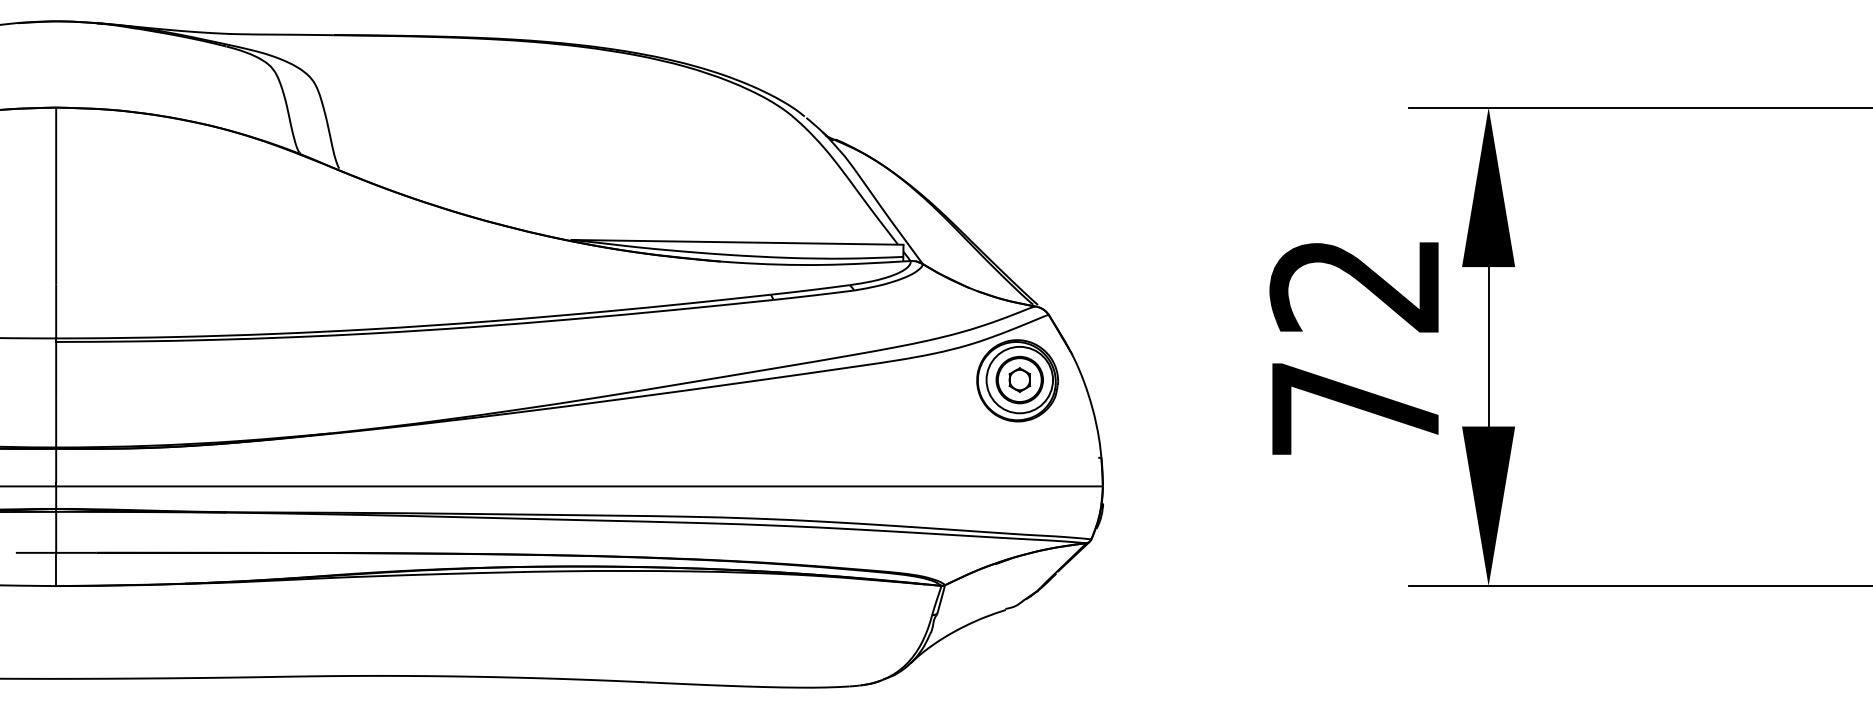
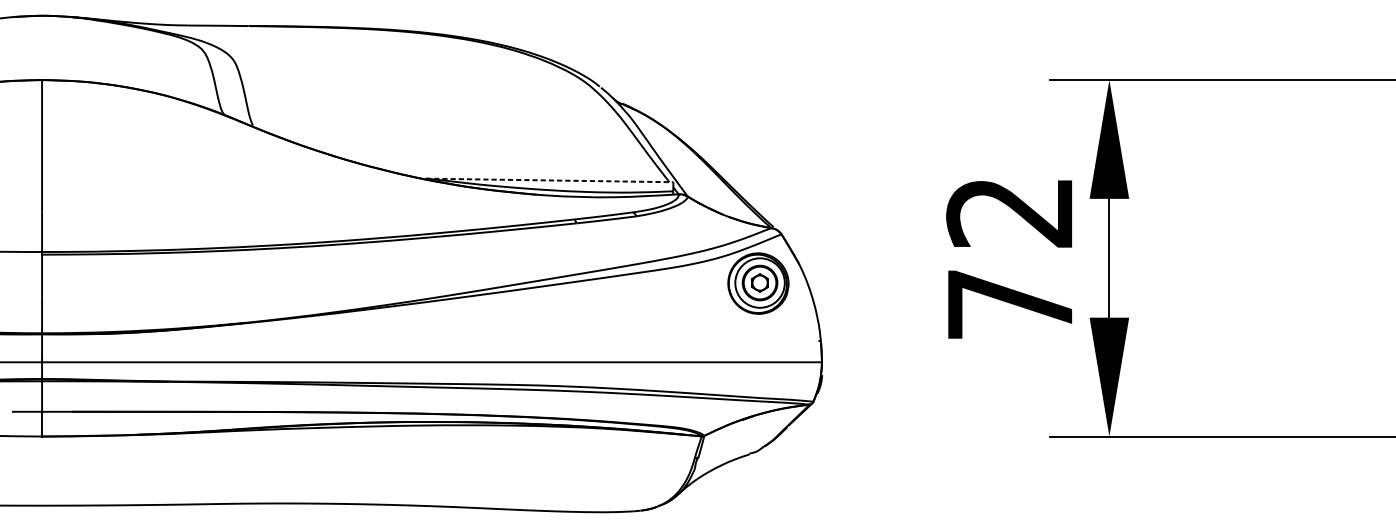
line: (737, 242) -> (549, 180), solid -> dashed

